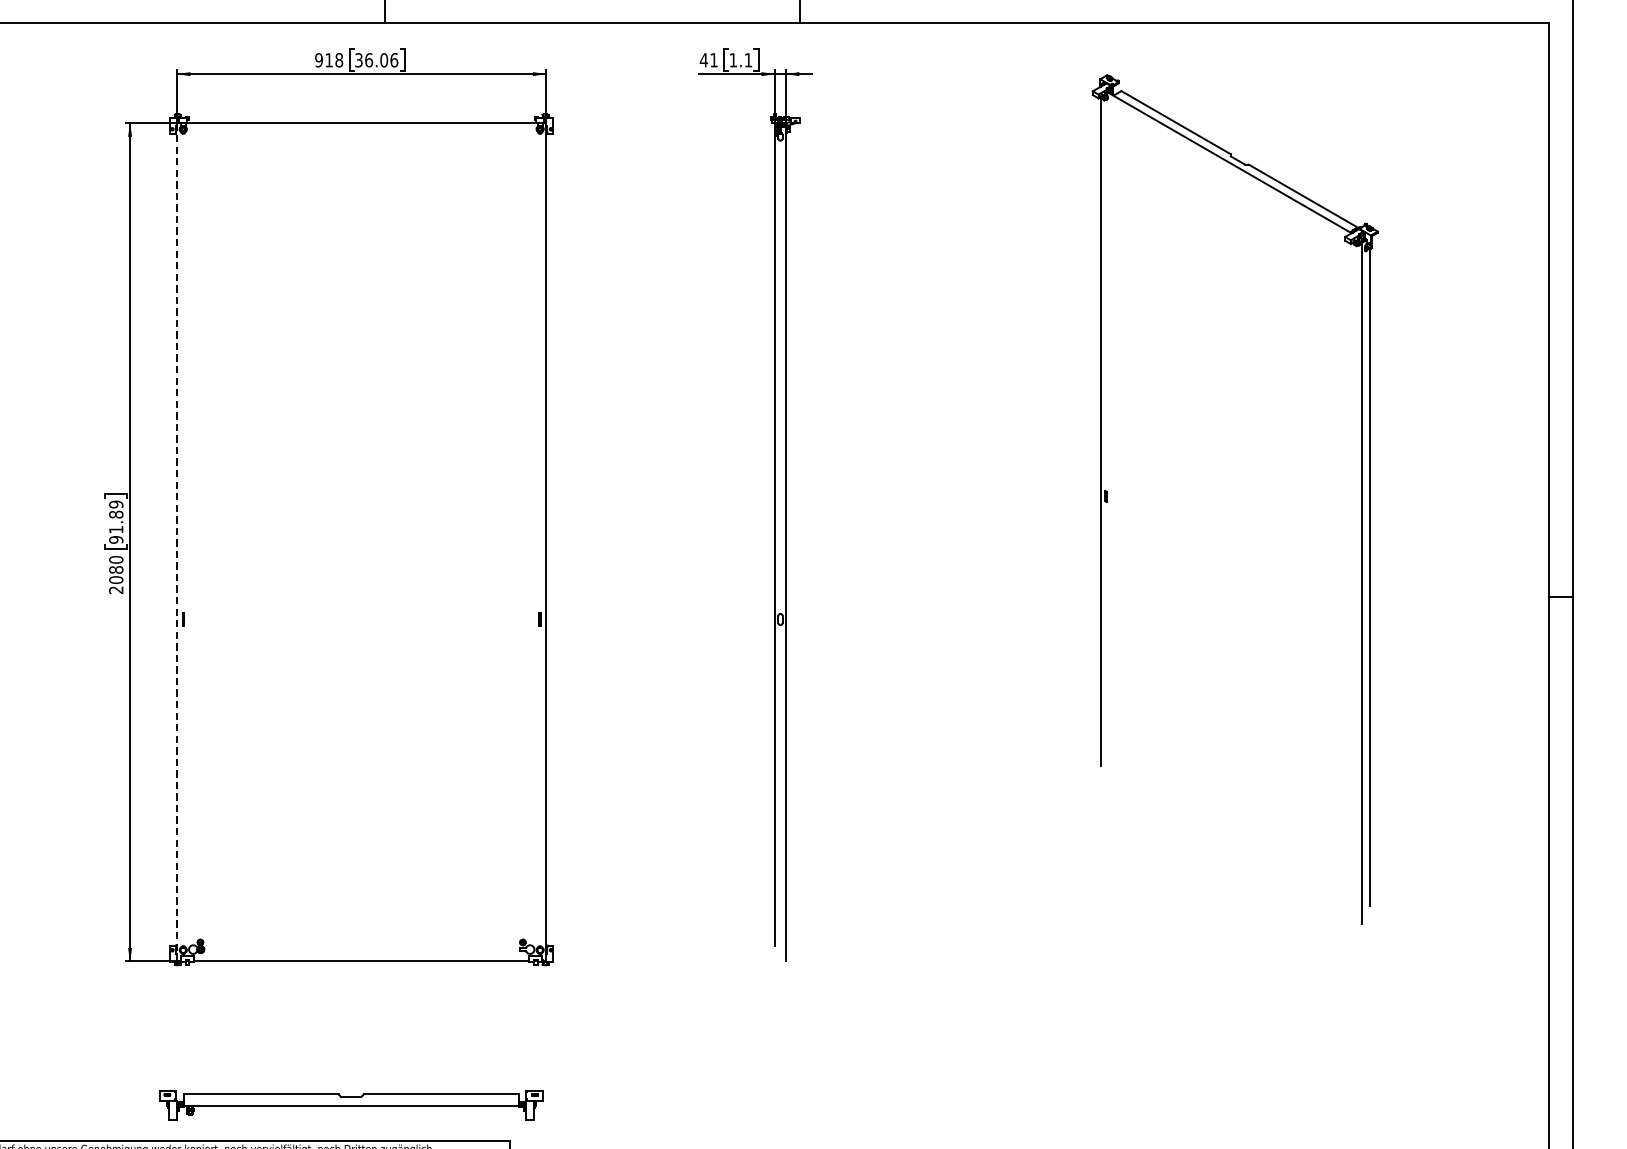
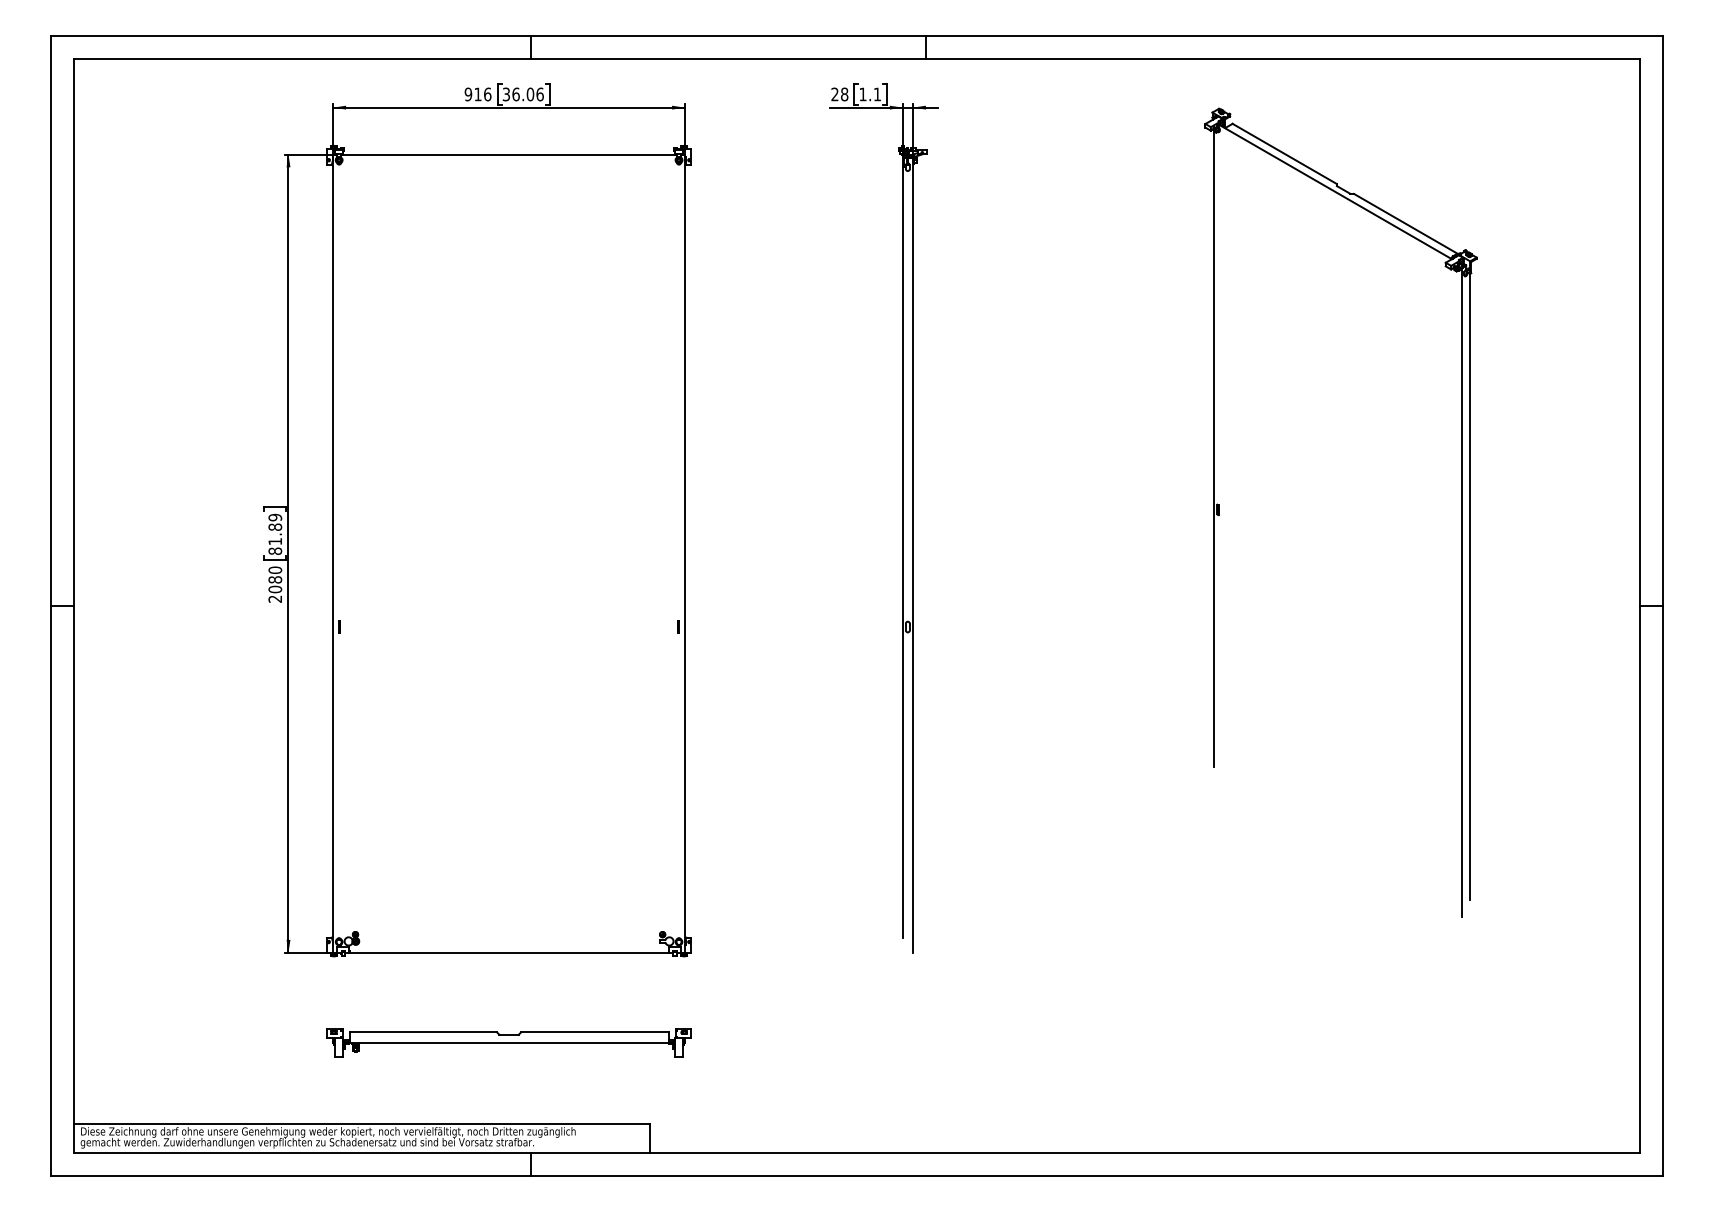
text: (339, 60) -> (487, 94), 918 -> 916
text: (708, 60) -> (839, 94), 41 -> 28
text: (116, 540) -> (275, 551), 91.89 -> 81.89
line: (177, 542) -> (333, 553), dashed -> solid
part: (350, 1105) -> (508, 1042), moved

